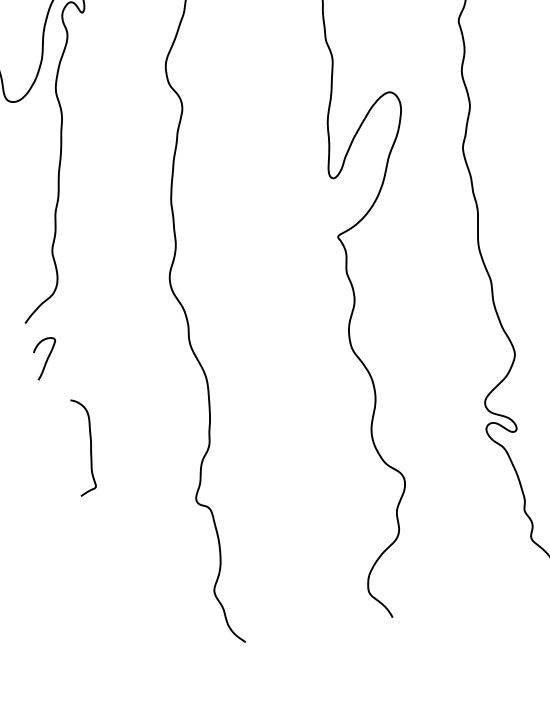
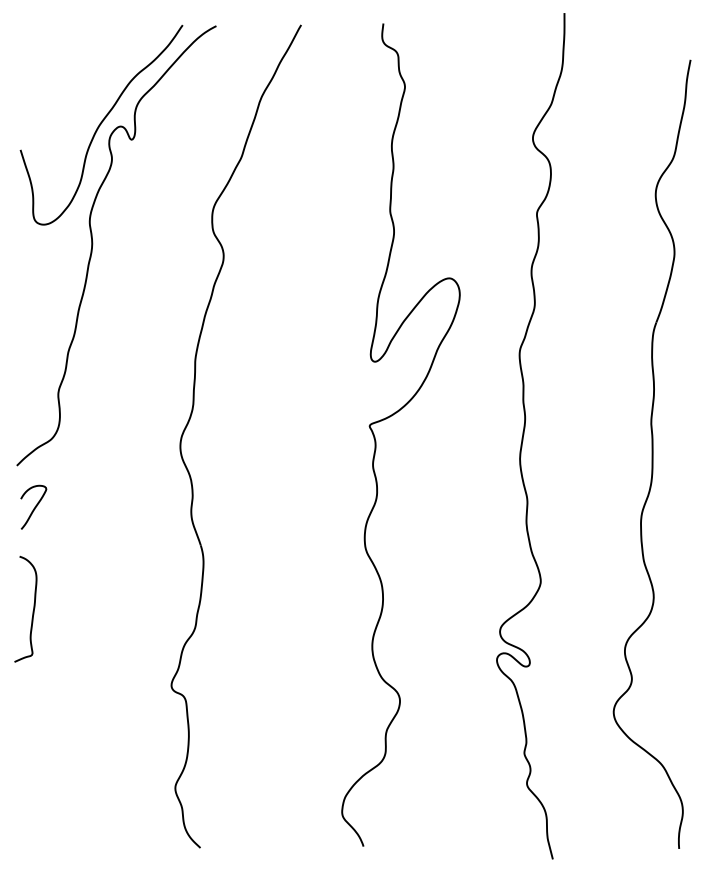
curve: (89, 448) -> (32, 611), moved

